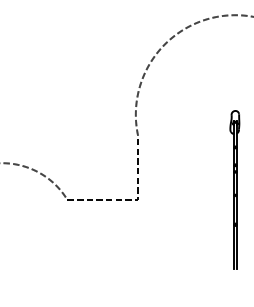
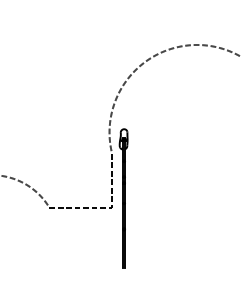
part: (234, 189) -> (123, 198), moved

